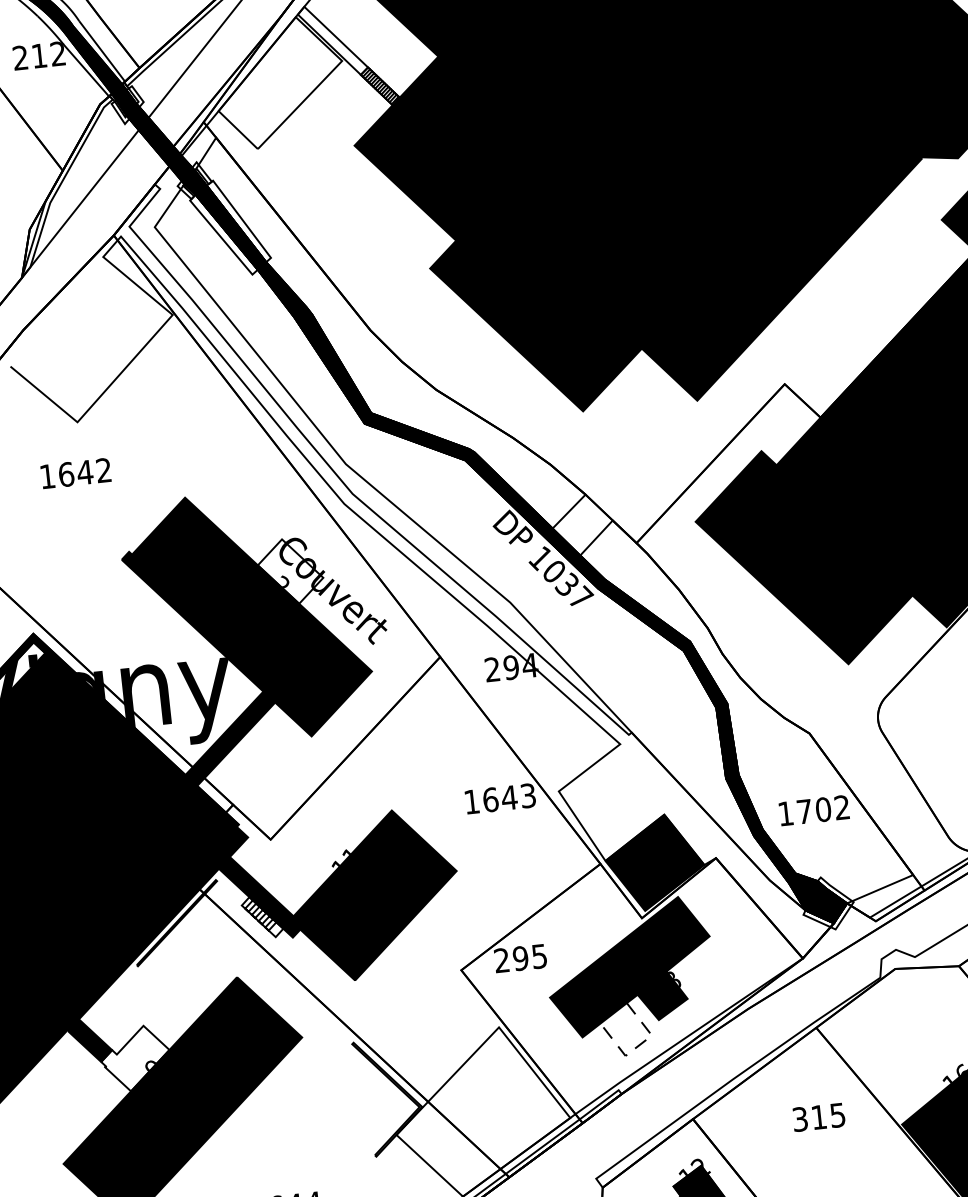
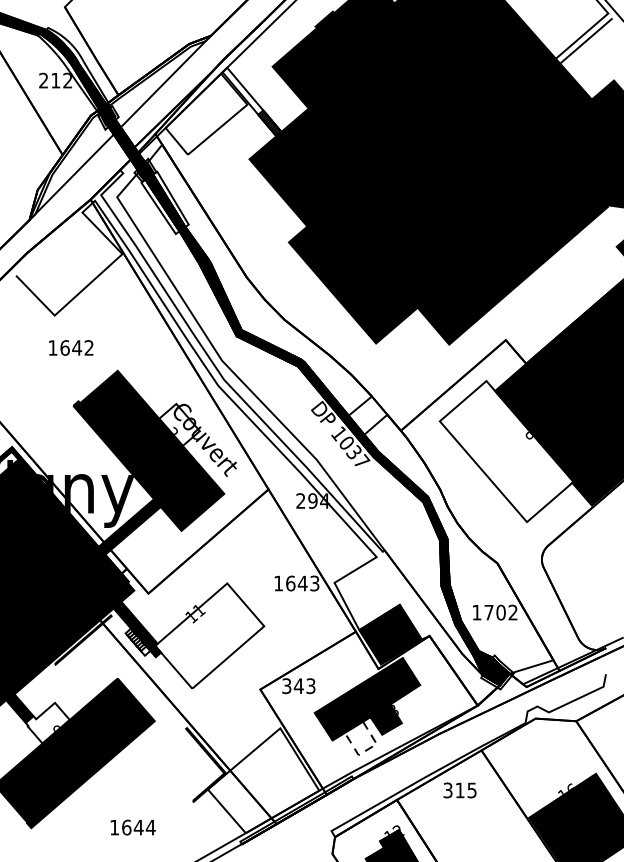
text: (76, 472) -> (71, 347), moved
fill: (804, 557) -> (506, 451), removed
fill: (372, 894) -> (209, 635), removed
text: (520, 959) -> (298, 686), 295 -> 343
text: (818, 1117) -> (459, 790), moved

